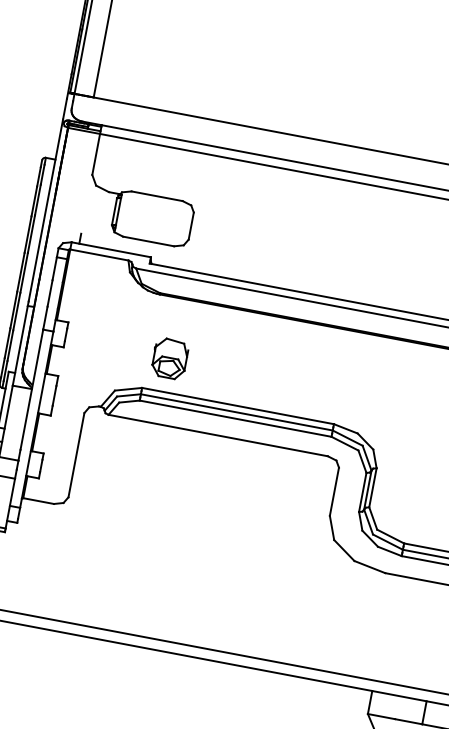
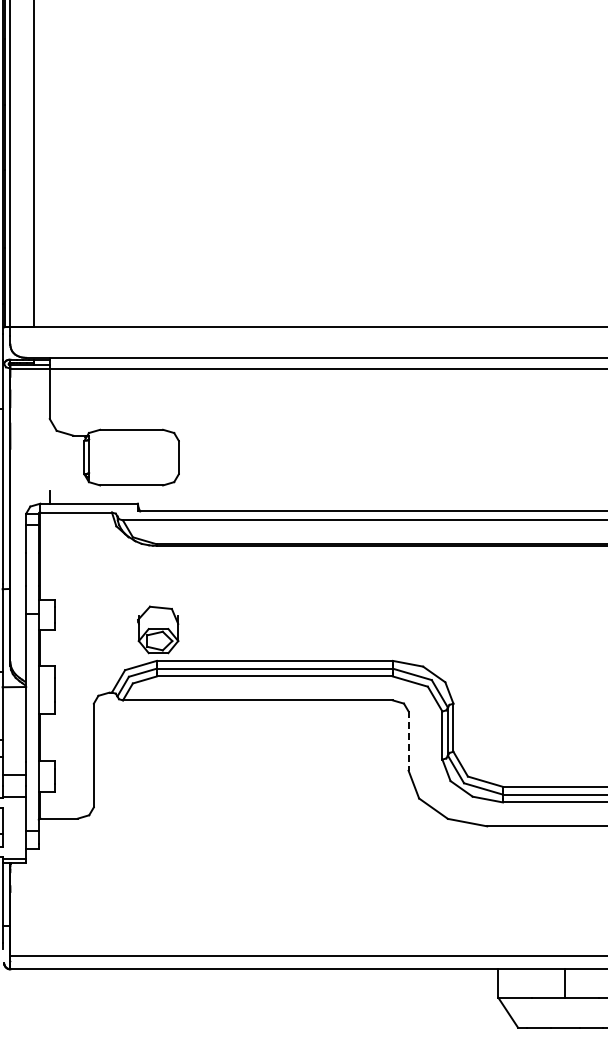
part: (170, 358) -> (158, 629), moved
line: (334, 492) -> (408, 741), solid -> dashed

